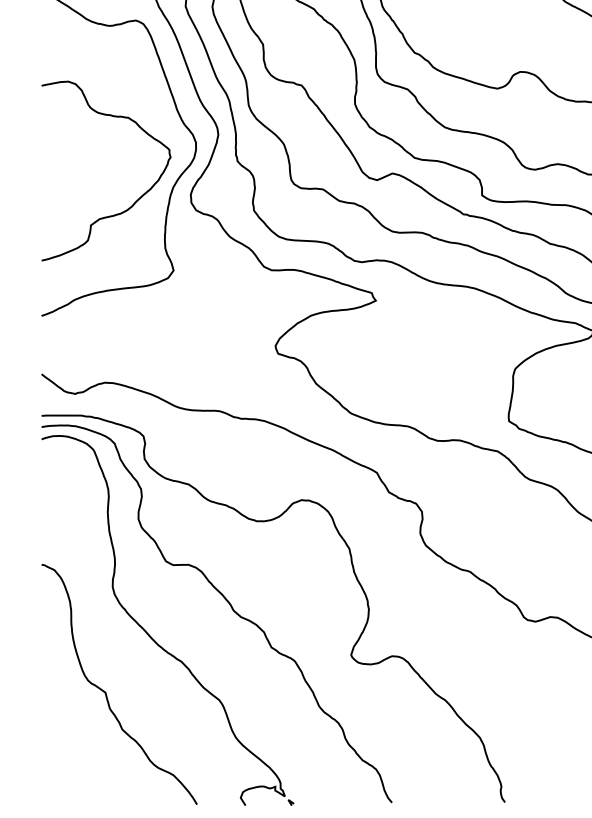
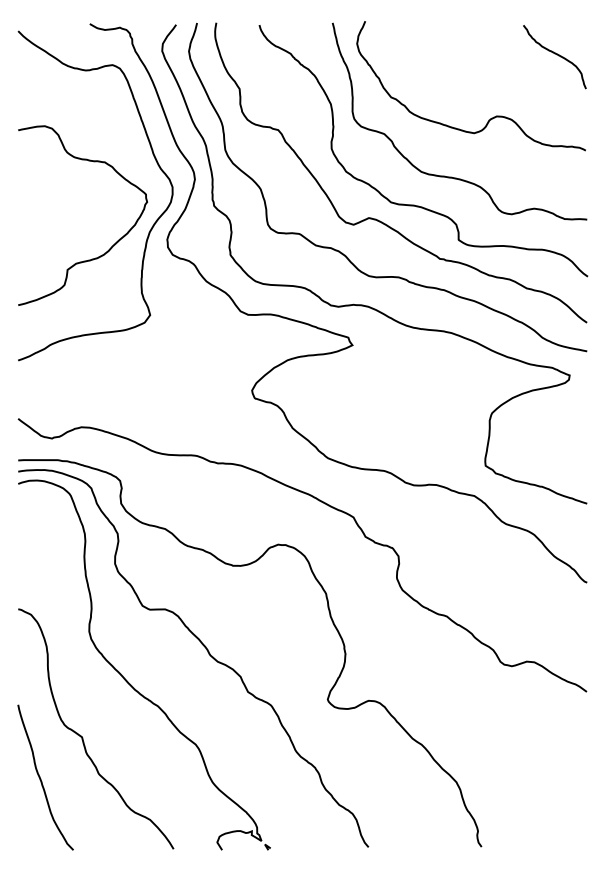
curve: (64, 733) -> (41, 778), added

